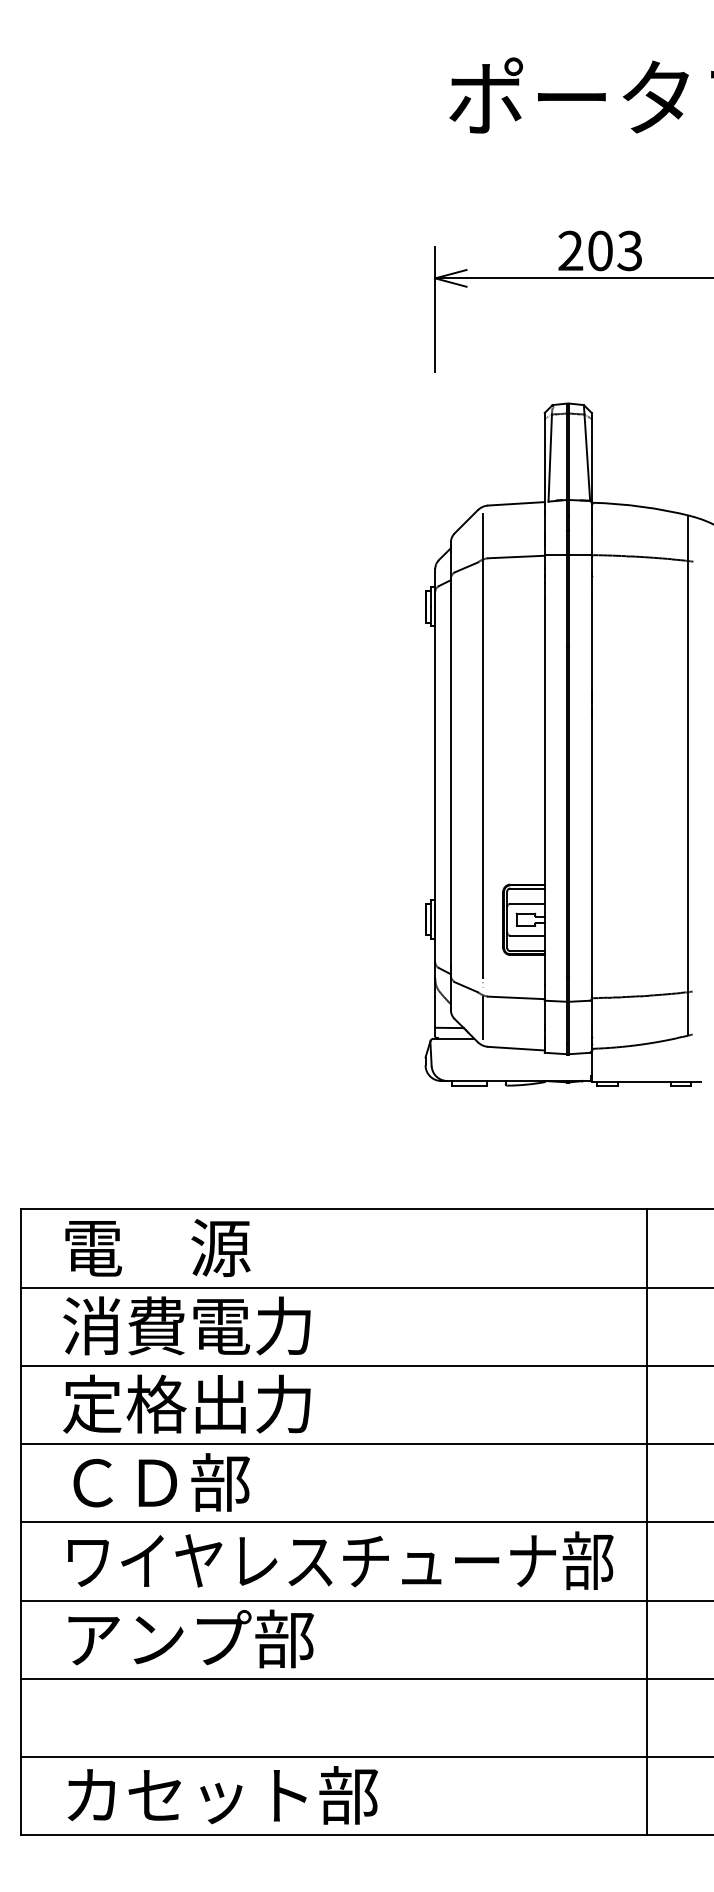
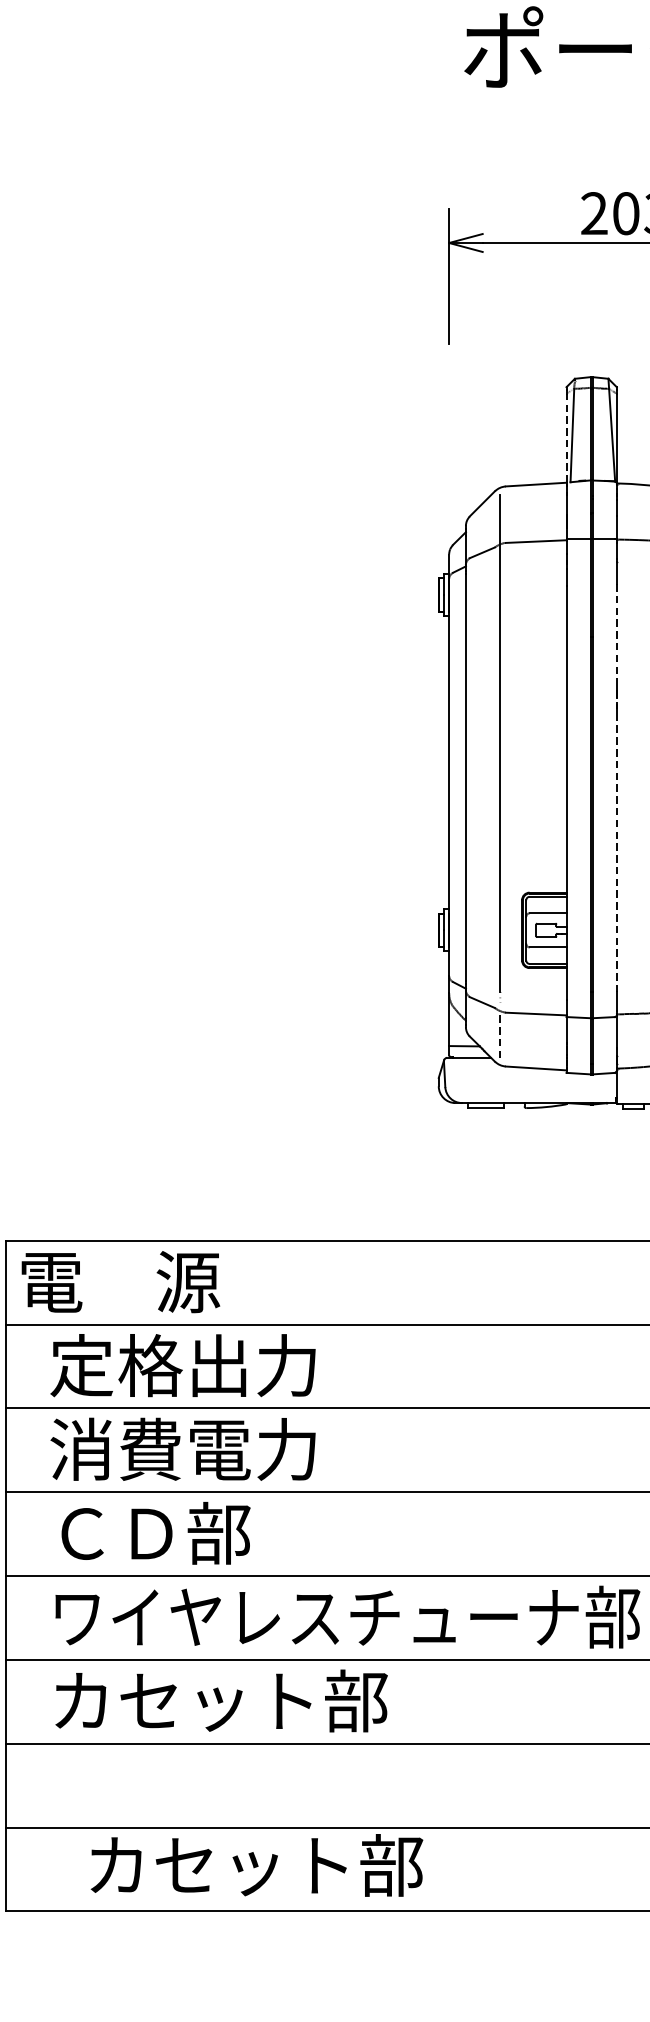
line: (544, 460) -> (566, 438), solid -> dashed
line: (591, 787) -> (616, 788), solid -> dashed
line: (482, 1017) -> (499, 1035), solid -> dashed
text: (157, 1247) -> (120, 1281), moved
text: (156, 1325) -> (150, 1365), 消費電力 -> 定格出力
text: (156, 1403) -> (150, 1448), 定格出力 -> 消費電力
text: (222, 1638) -> (221, 1700), アンプ部 -> カセット部
text: (222, 1795) -> (256, 1865), moved

